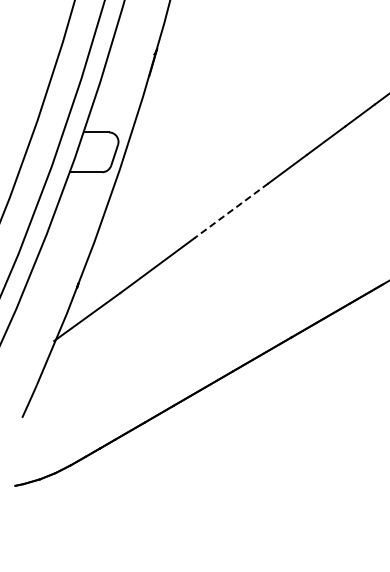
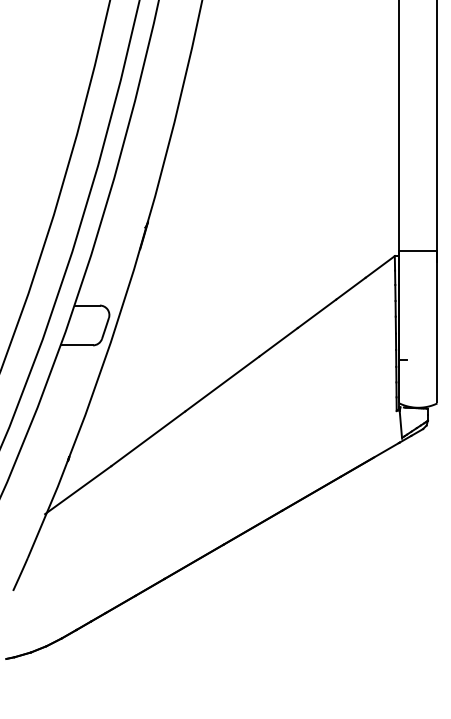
line: (230, 211) -> (221, 384), dashed -> solid

